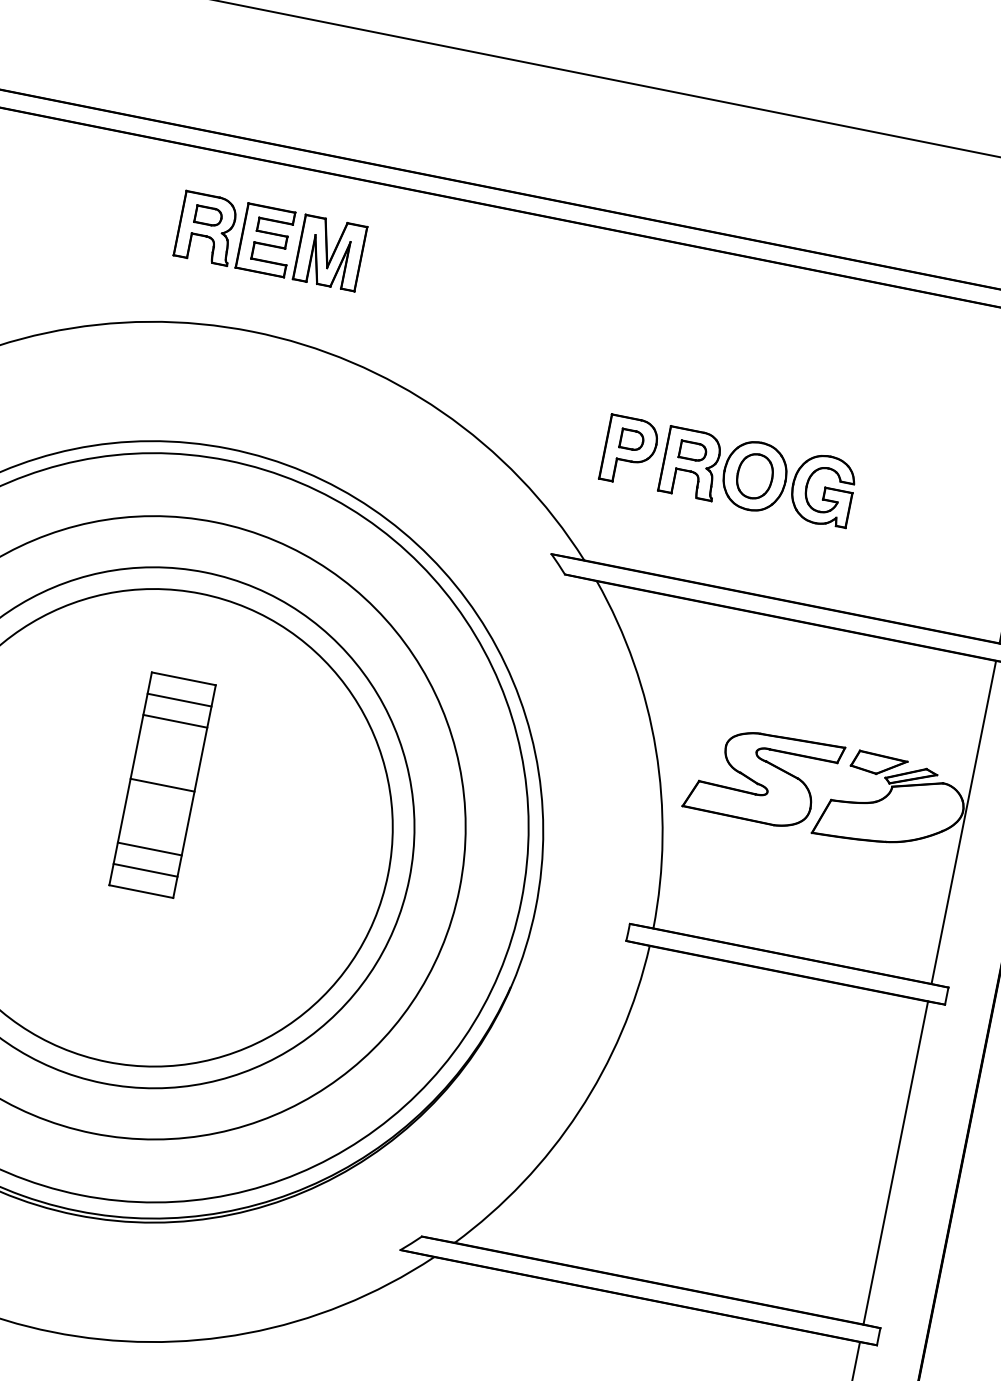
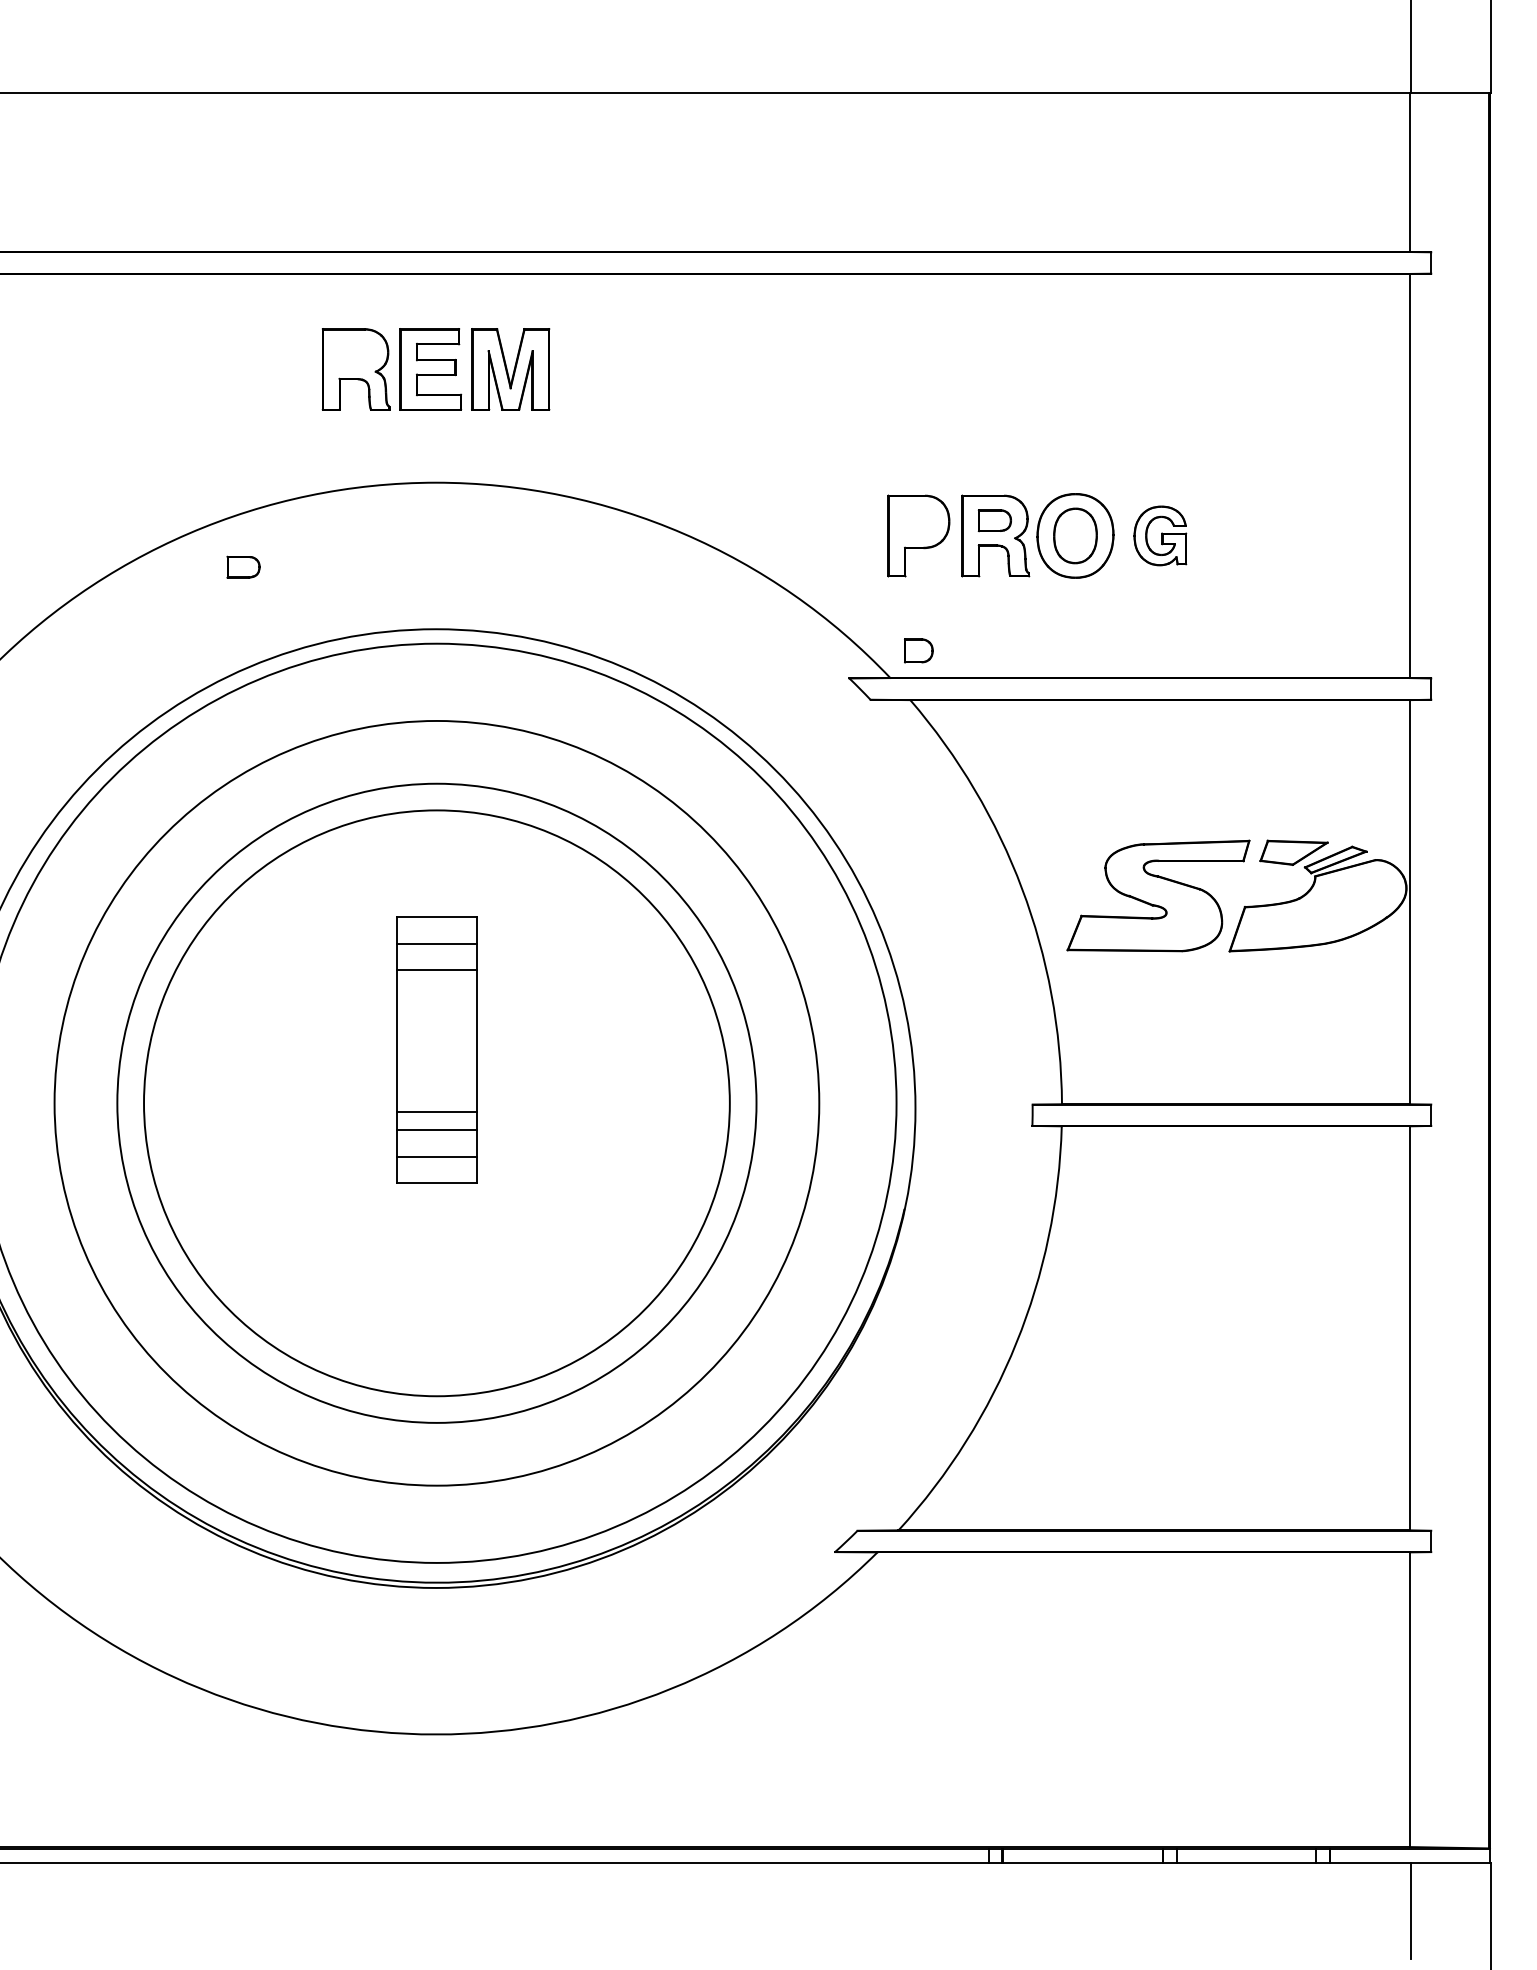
part: (208, 215) -> (243, 566), moved
part: (631, 439) -> (918, 650), moved
part: (822, 489) -> (1160, 535), size x0.7
line: (162, 785) -> (436, 1112), moved

